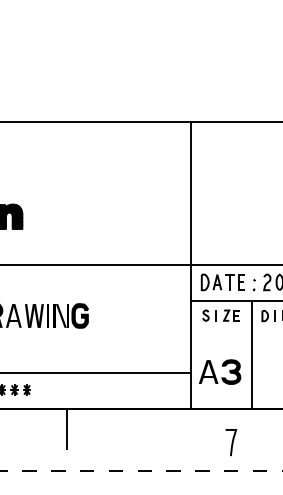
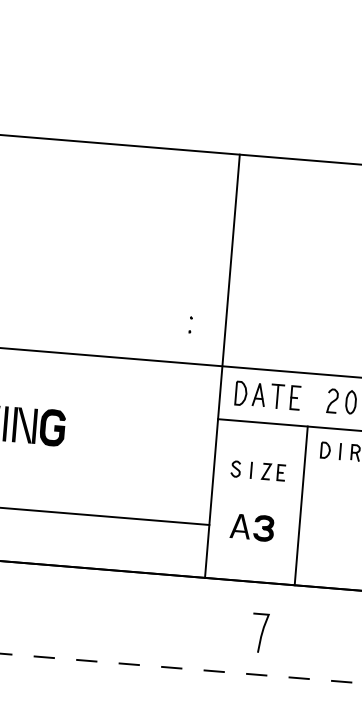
part: (254, 285) -> (190, 325), moved
part: (220, 315) -> (257, 470), moved
part: (220, 371) -> (252, 526), size x0.7
line: (66, 428) -> (18, 592), removed

